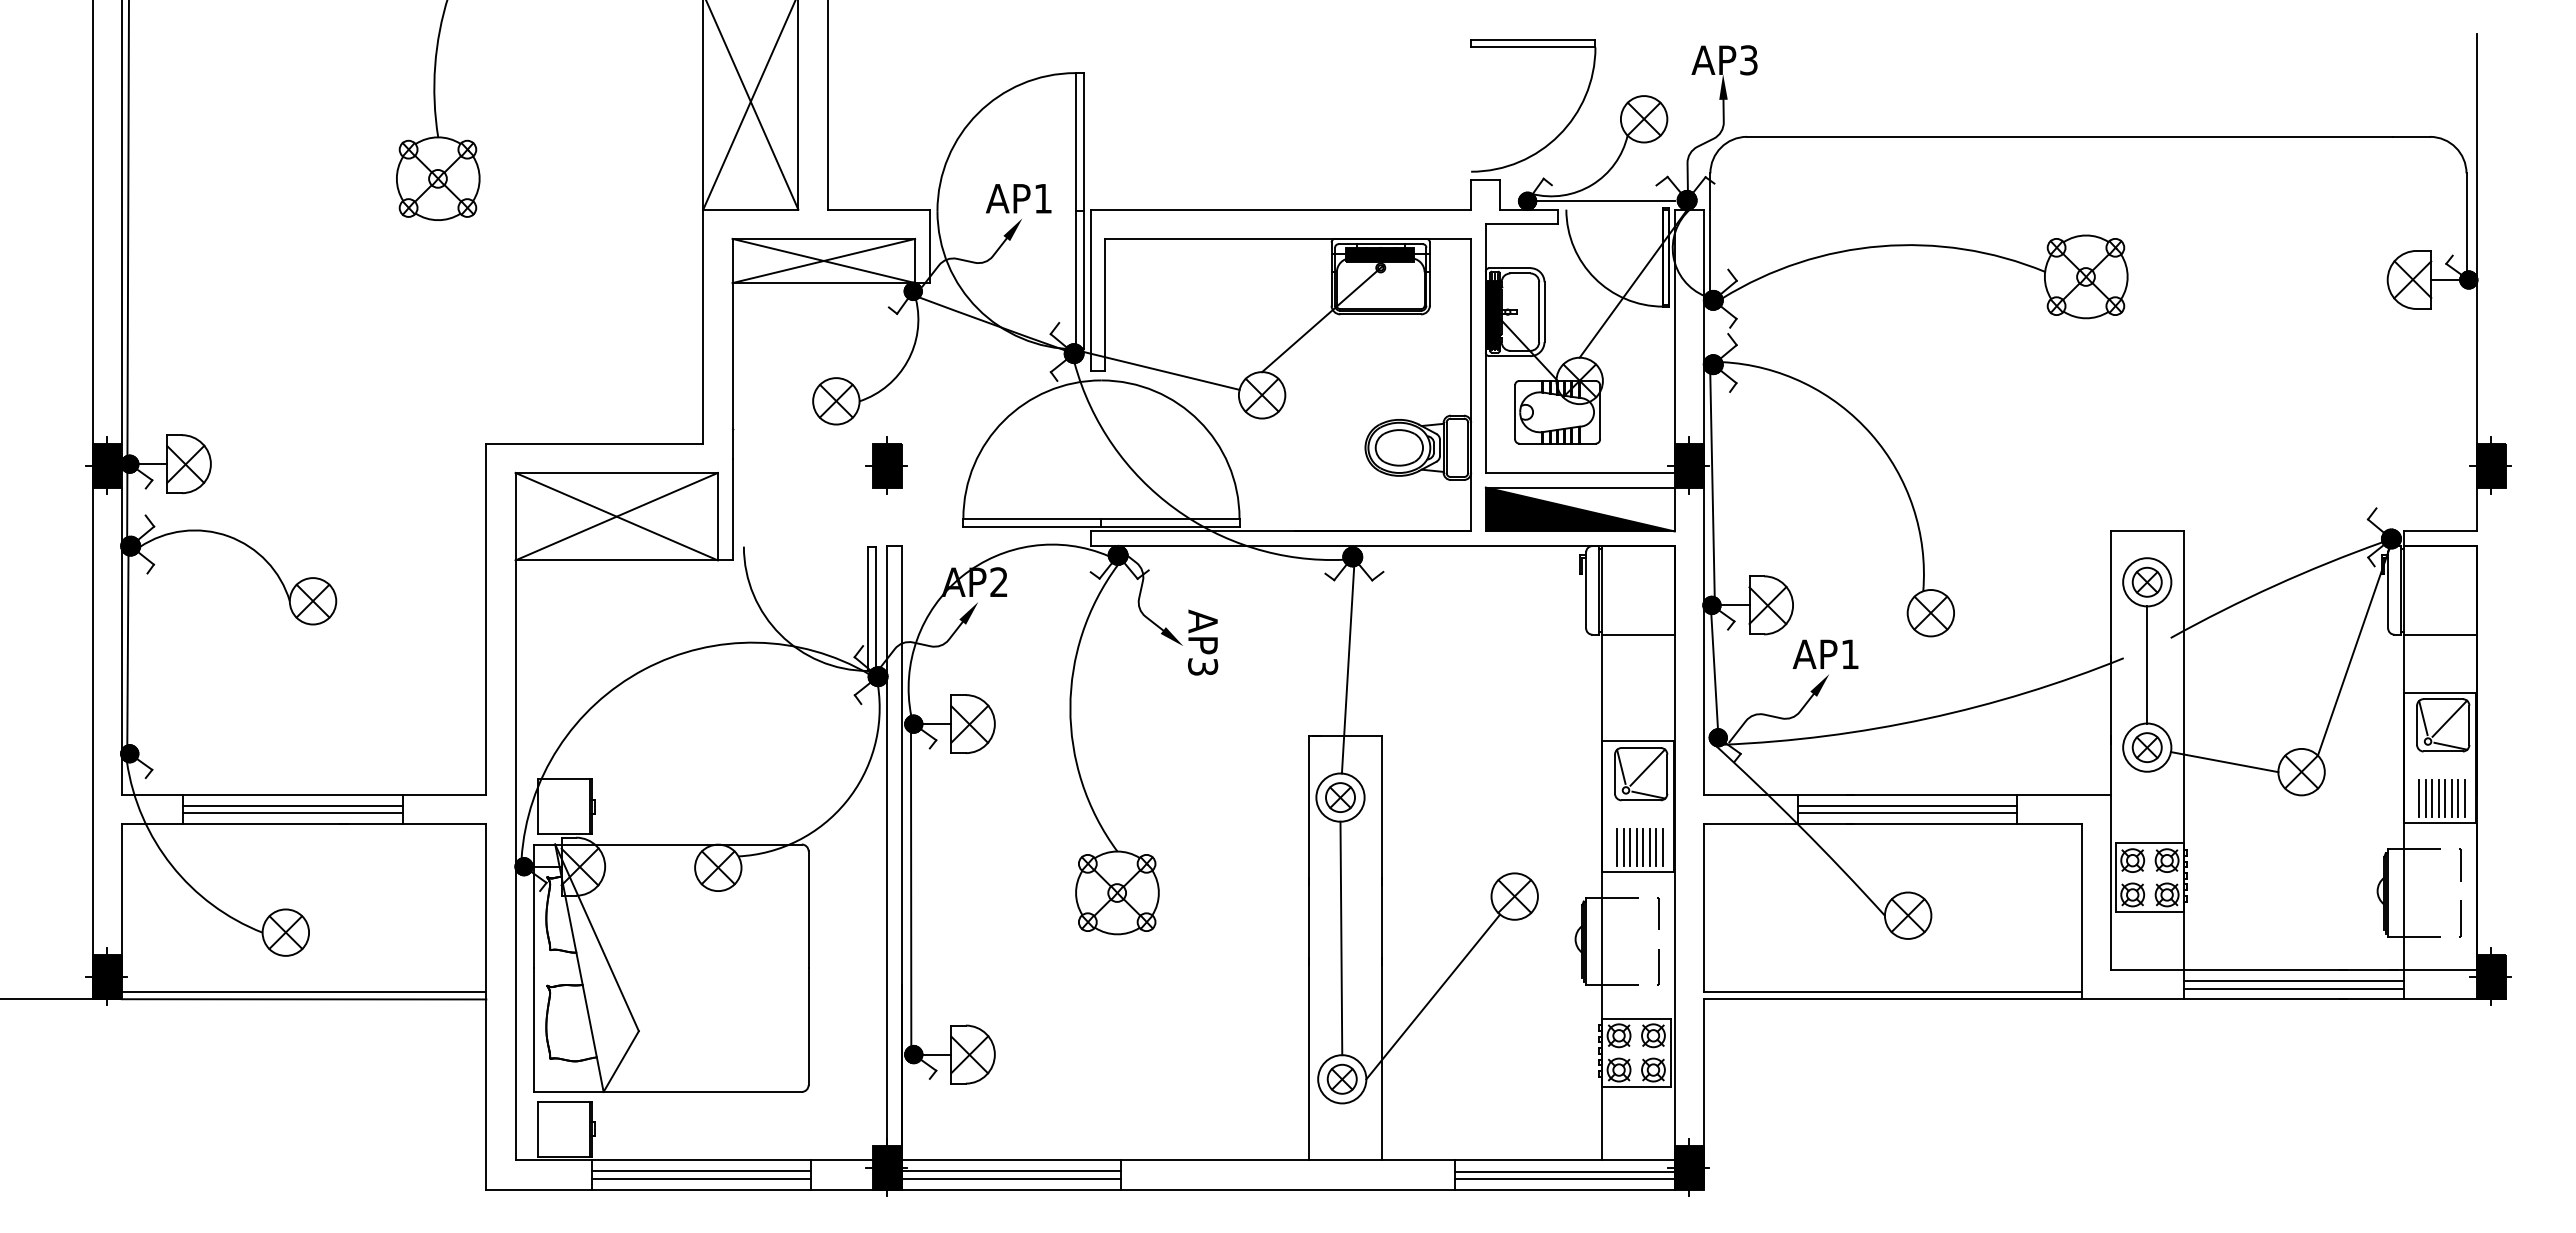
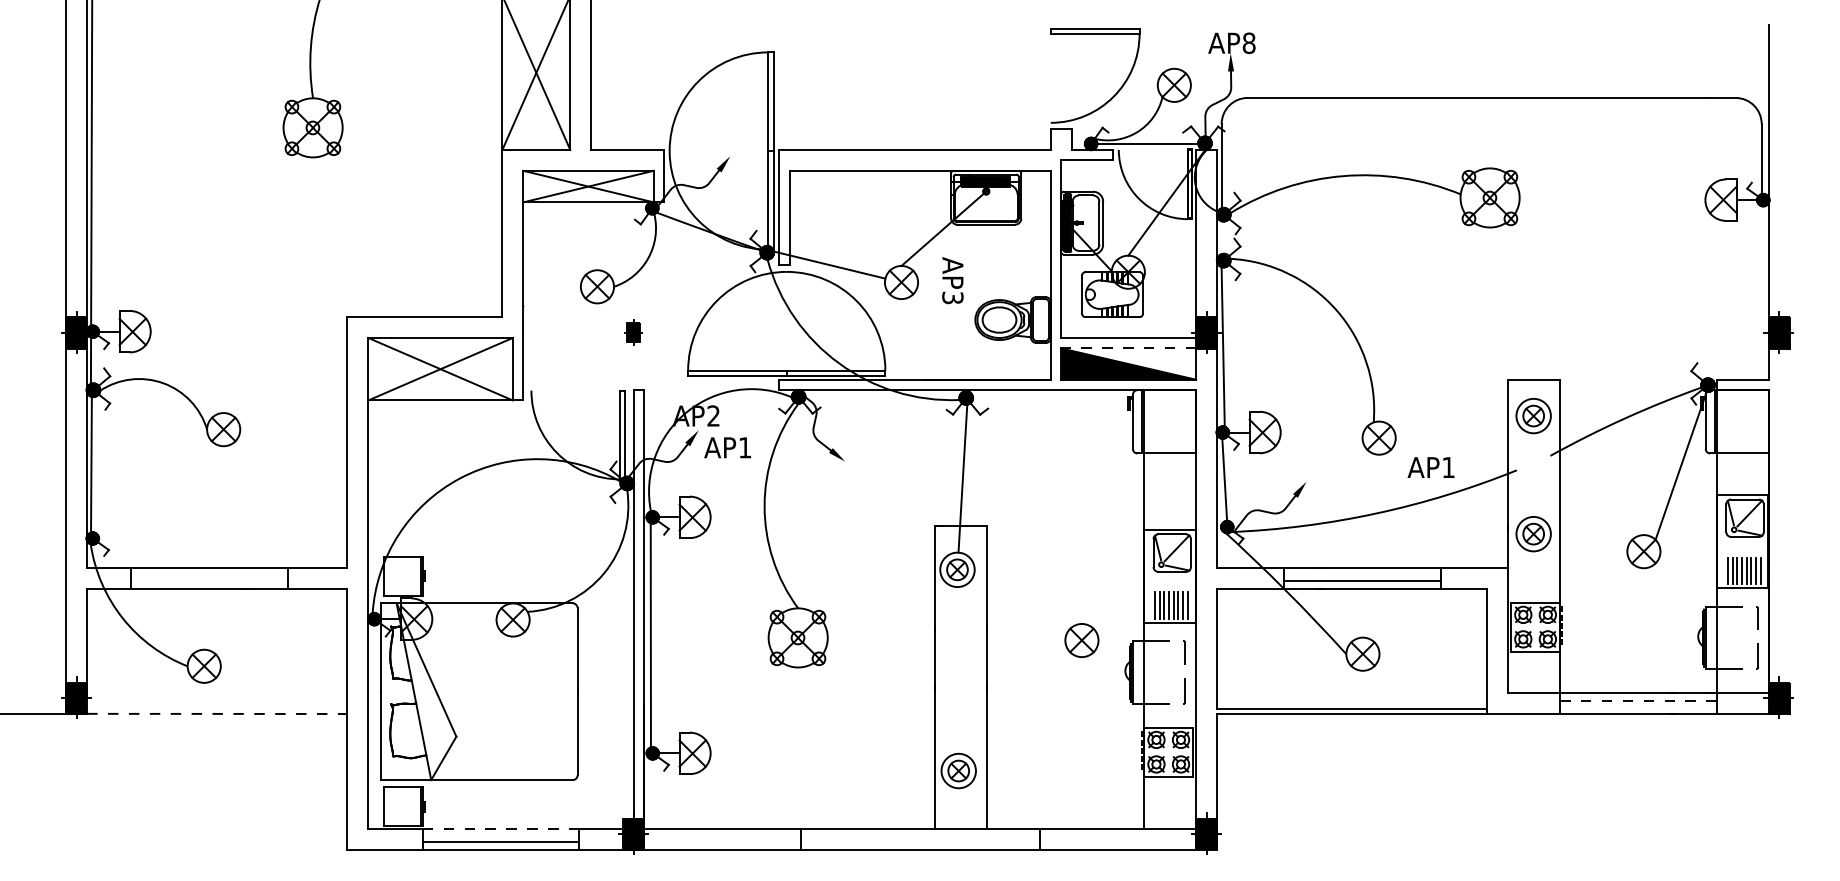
text: (1748, 60) -> (1248, 43), AP3 -> AP8
text: (1018, 198) -> (727, 447), moved
part: (886, 465) -> (633, 332), size x0.6
line: (1579, 487) -> (1128, 348), solid -> dashed
text: (1203, 642) -> (953, 280), moved
text: (1825, 653) -> (1431, 466), moved
line: (2147, 664) -> (1533, 474), removed
line: (2224, 762) -> (1588, 544), removed
line: (292, 805) -> (209, 575), removed
line: (1907, 805) -> (1362, 575), removed
line: (292, 813) -> (209, 581), removed
line: (1341, 938) -> (958, 670), removed
line: (2293, 981) -> (1638, 701), solid -> dashed
line: (2293, 988) -> (1638, 706), removed
line: (303, 991) -> (216, 708), removed
line: (1433, 996) -> (1023, 711), removed
line: (304, 999) -> (217, 714), solid -> dashed
line: (701, 1160) -> (501, 829), solid -> dashed
line: (701, 1171) -> (501, 836), removed
line: (1011, 1171) -> (722, 836), removed
line: (1564, 1171) -> (1117, 836), removed
line: (1011, 1178) -> (722, 841), removed
line: (1564, 1178) -> (1117, 841), removed

